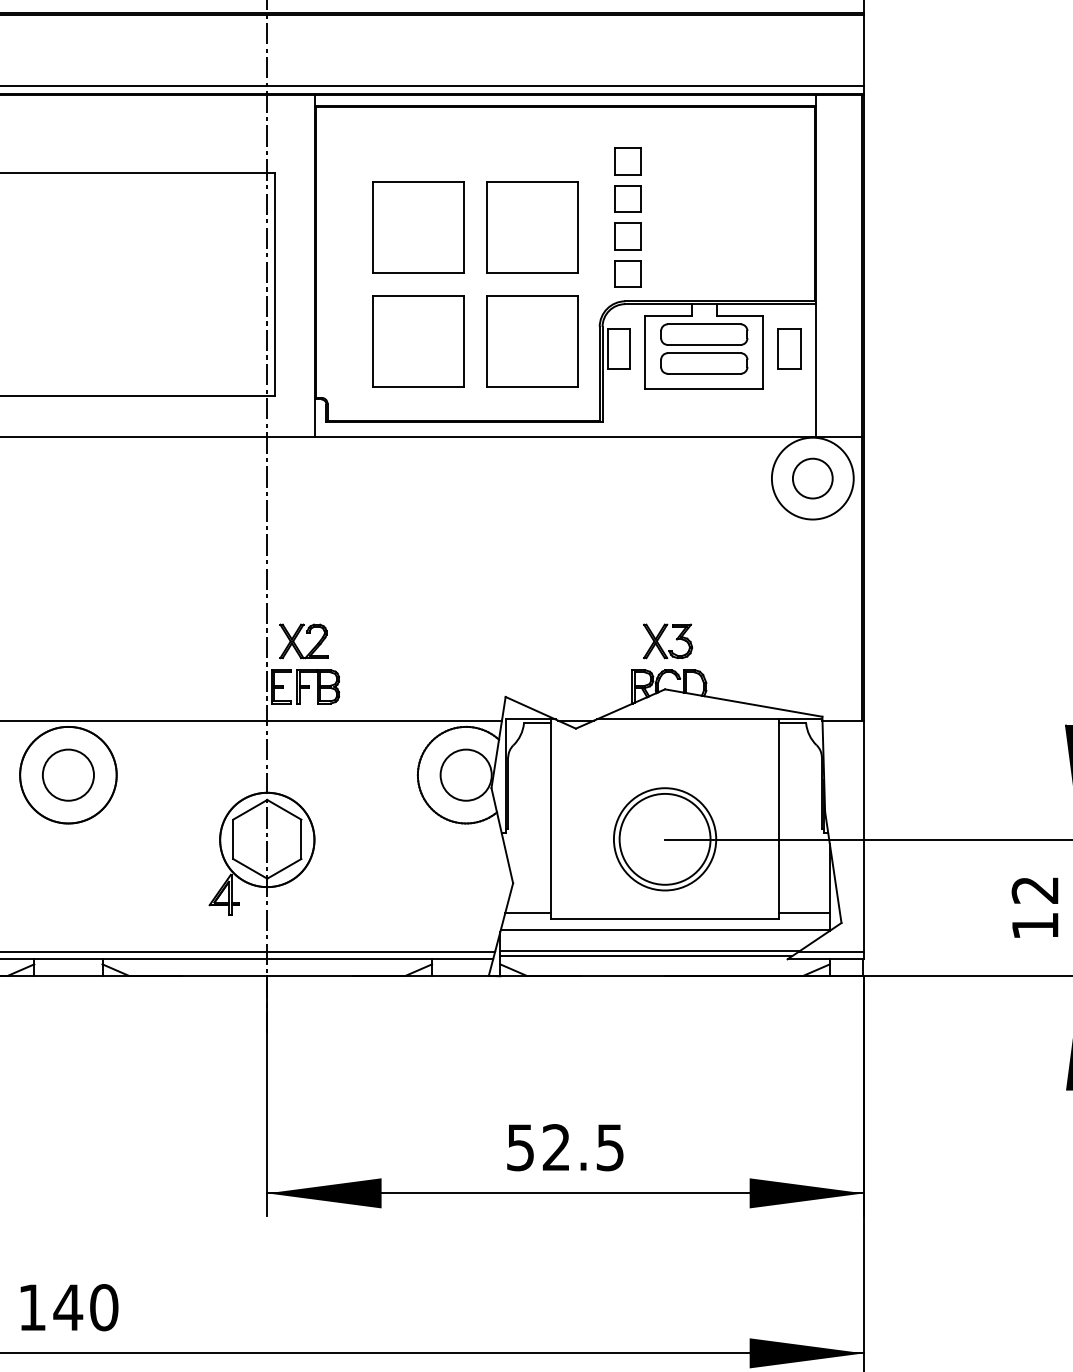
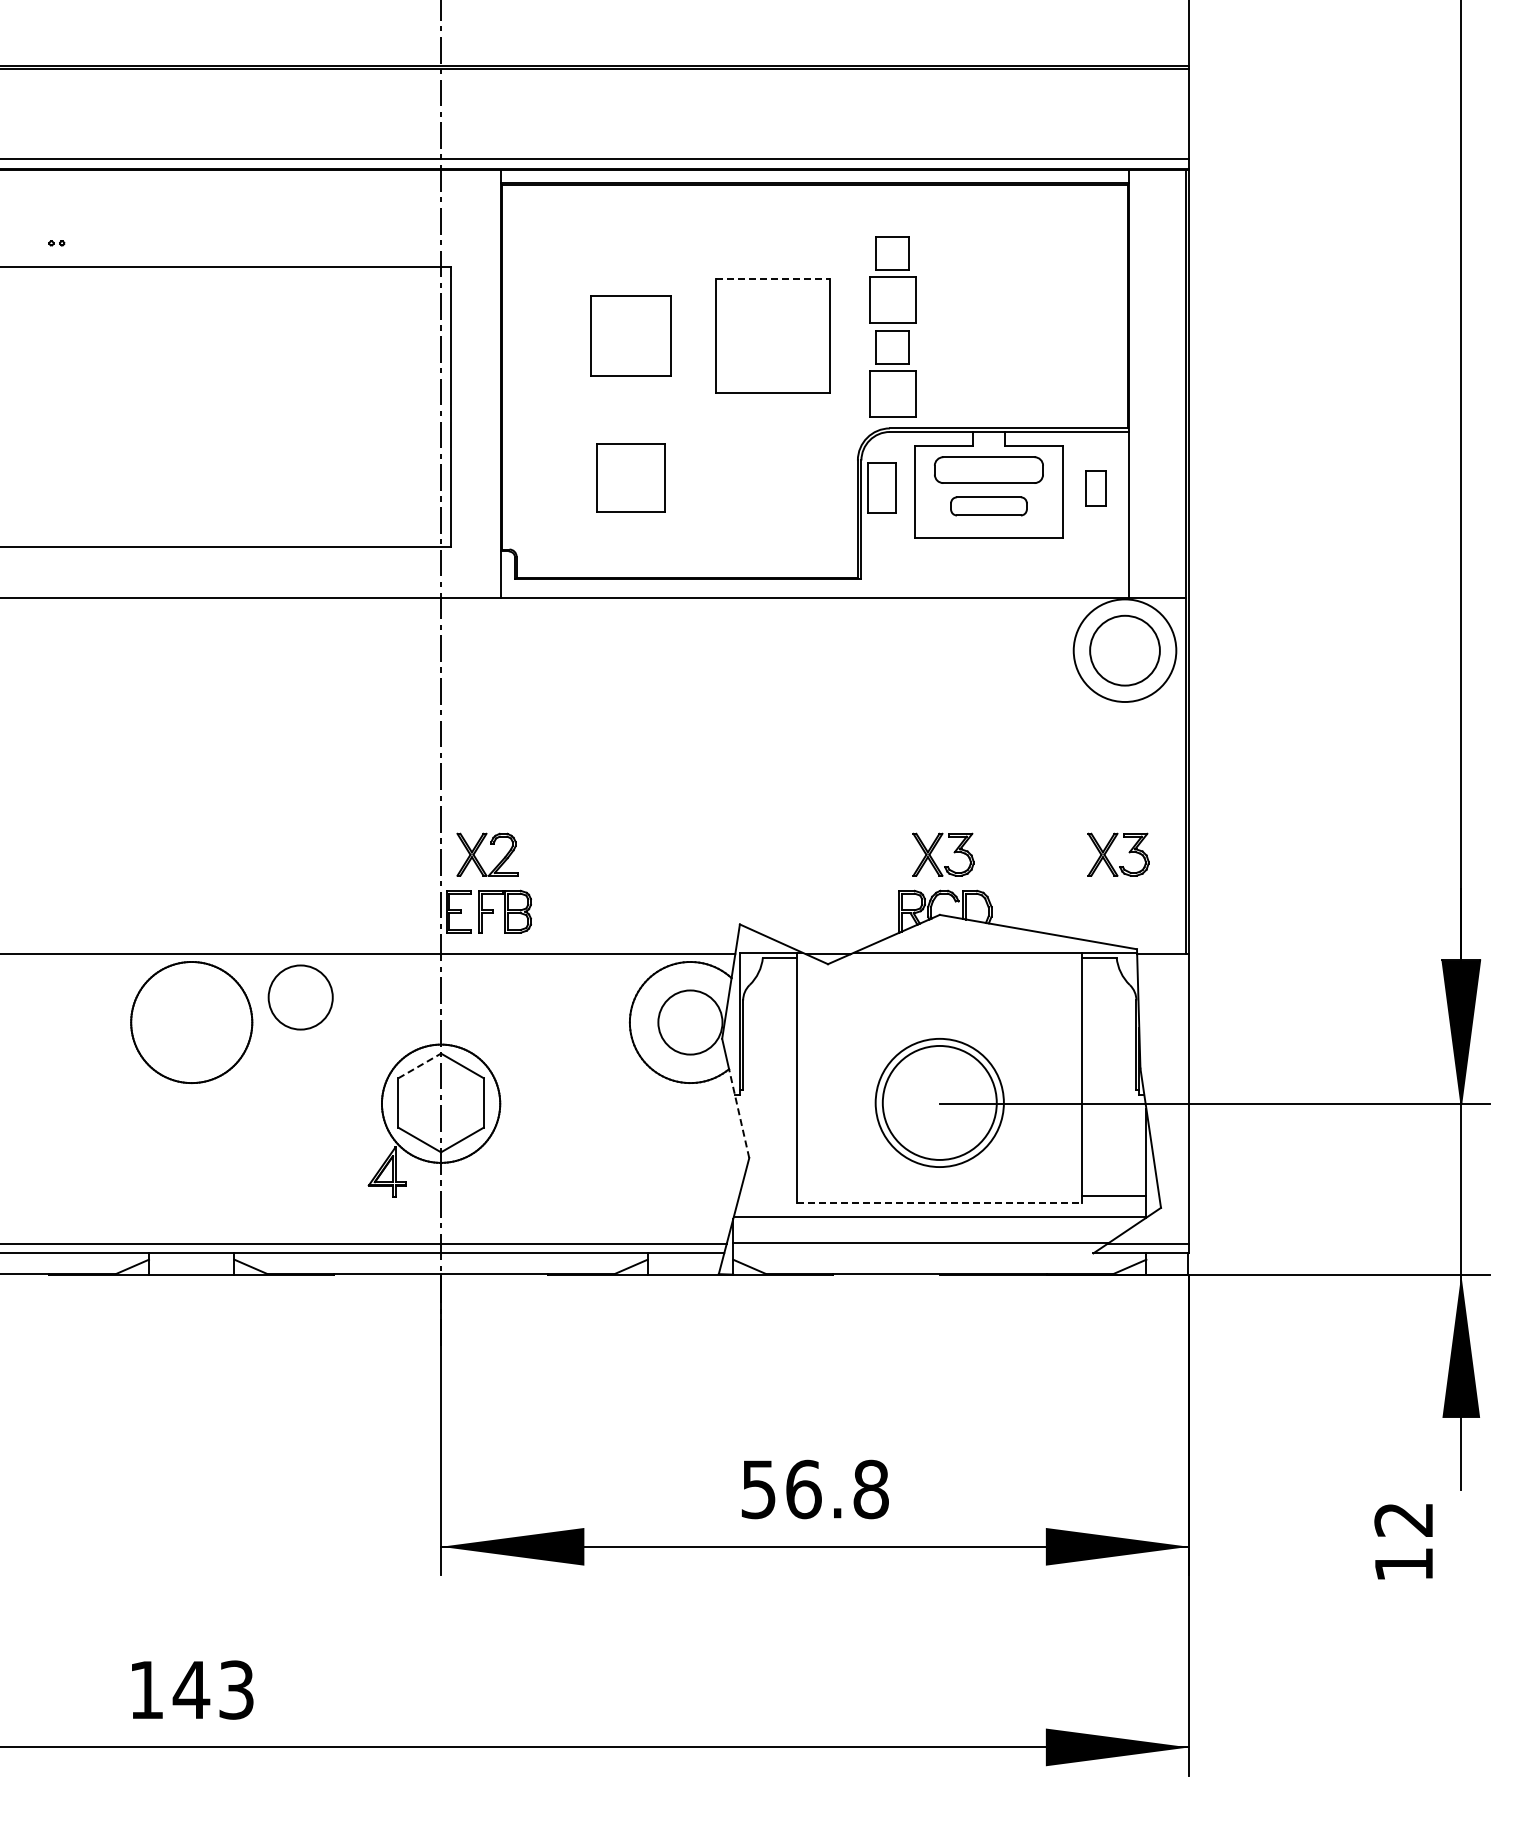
line: (532, 181) -> (773, 278), solid -> dashed
part: (627, 199) -> (892, 300), size x1.4
part: (418, 227) -> (630, 335), size x0.7
part: (627, 274) -> (892, 394), size x1.4
part: (418, 340) -> (630, 477), size x0.6
part: (531, 340) -> (772, 477), removed
part: (789, 348) -> (1095, 487), size x0.7
part: (703, 363) -> (988, 506), size x0.7
circle: (812, 478) -> (1124, 650), size x1.4
part: (815, 639) -> (1128, 852), added
circle: (68, 775) -> (300, 997), moved
line: (250, 809) -> (419, 1065), solid -> dashed
line: (505, 847) -> (739, 1113), solid -> dashed
text: (1034, 907) -> (1403, 1541), moved
line: (528, 913) -> (768, 1195), removed
line: (665, 918) -> (940, 1202), solid -> dashed
line: (645, 956) -> (915, 1249), removed
text: (583, 1147) -> (837, 1489), 52.5 -> 56.8
text: (104, 1307) -> (236, 1689), 140 -> 143

